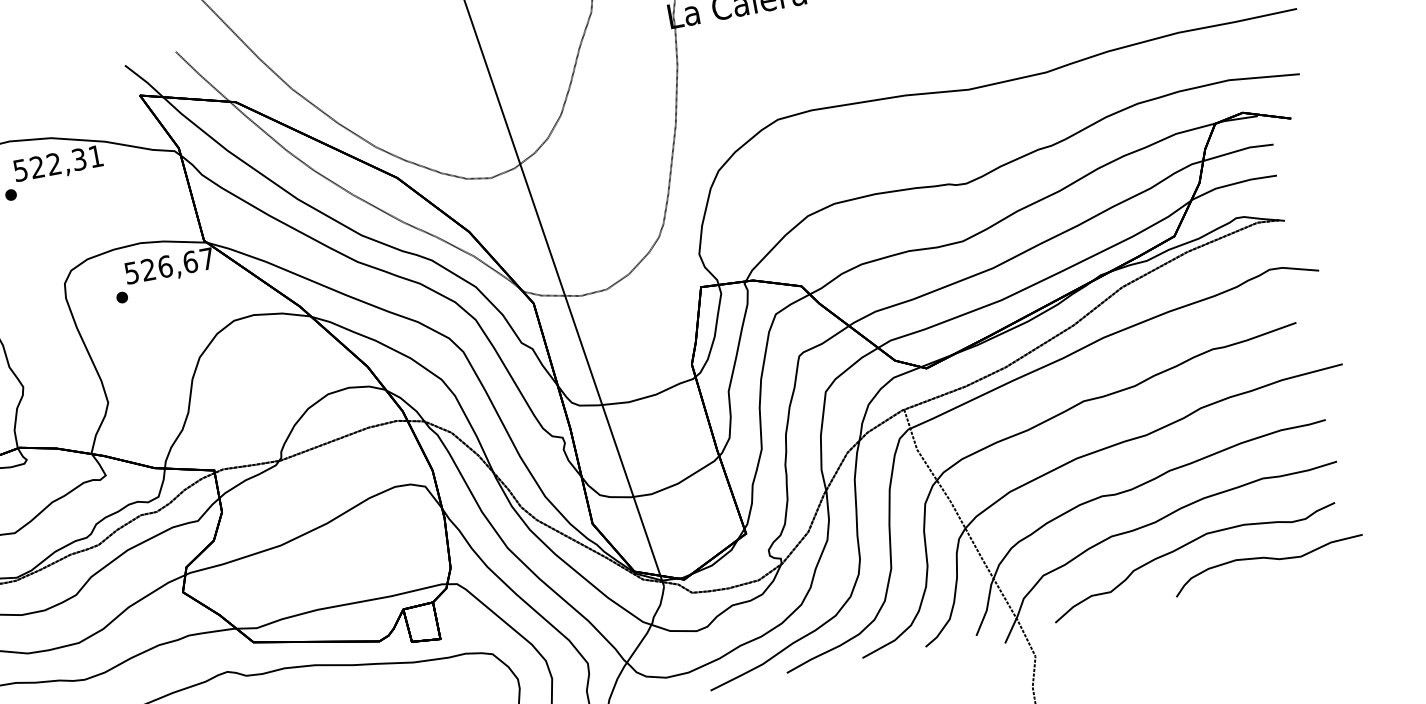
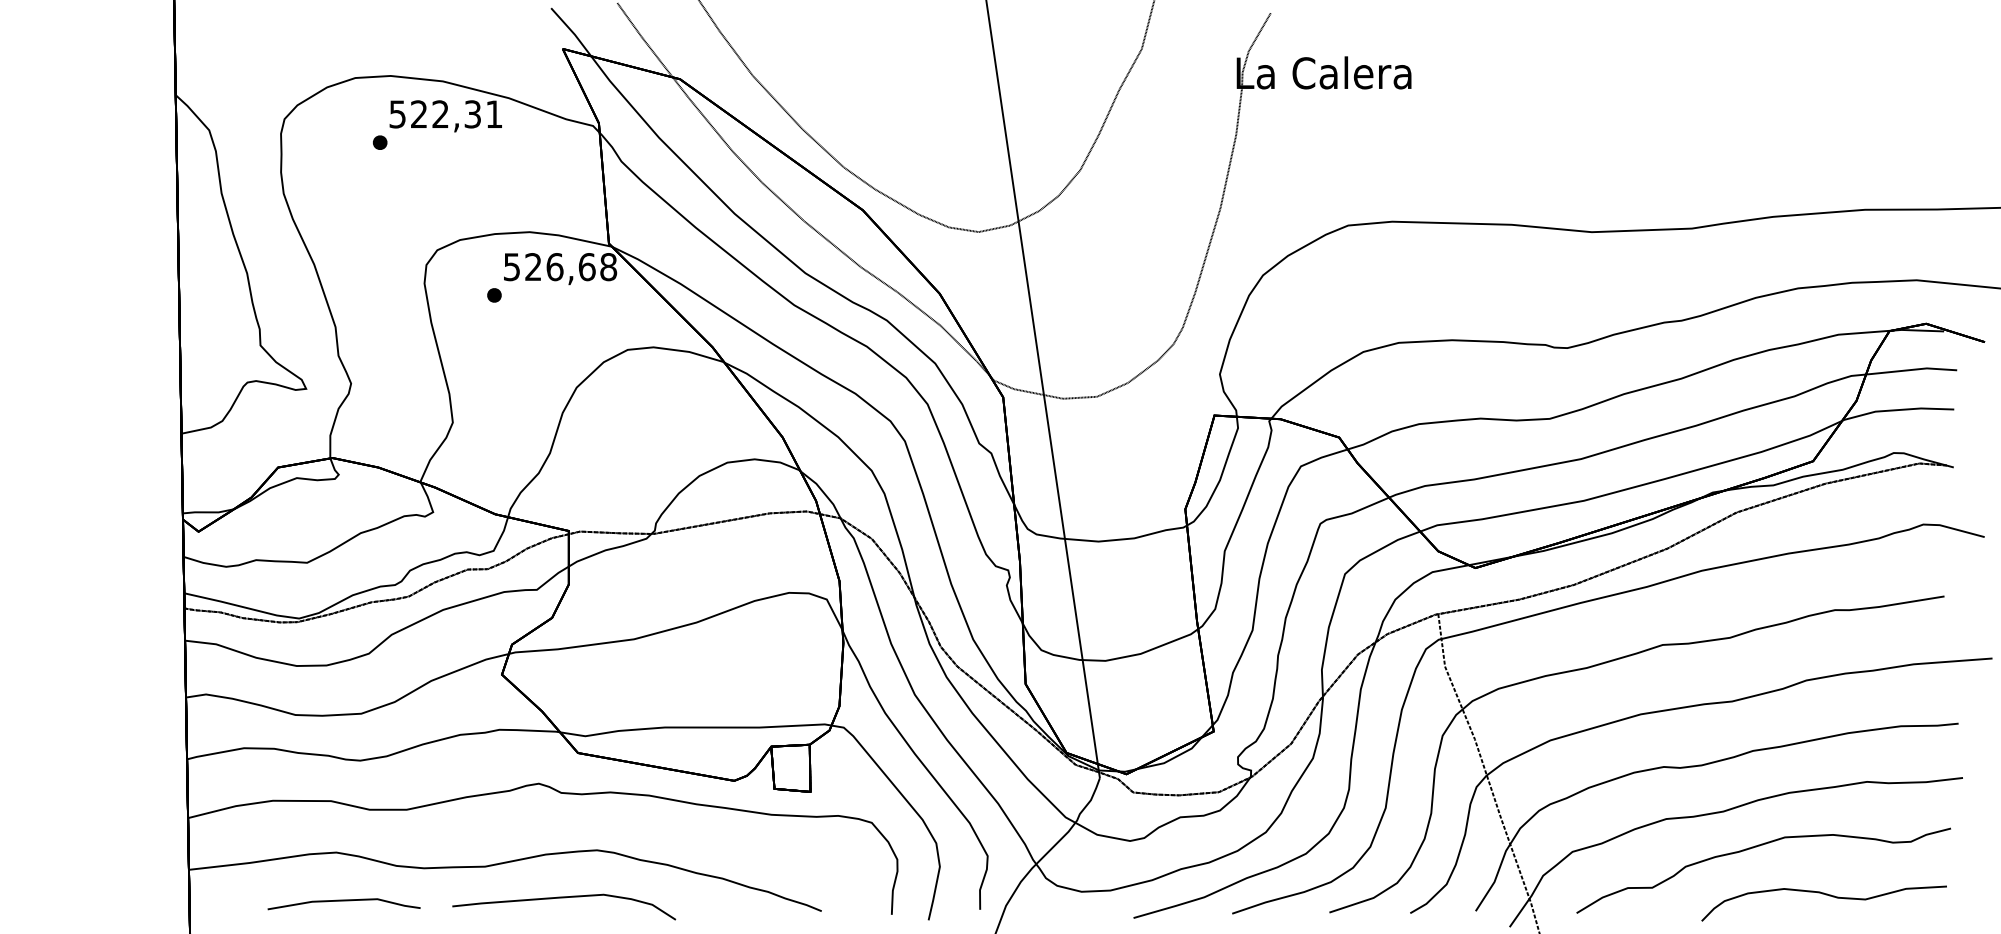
text: (207, 259) -> (608, 267), 526,67 -> 526,68
part: (1269, 559) -> (1825, 895), moved

